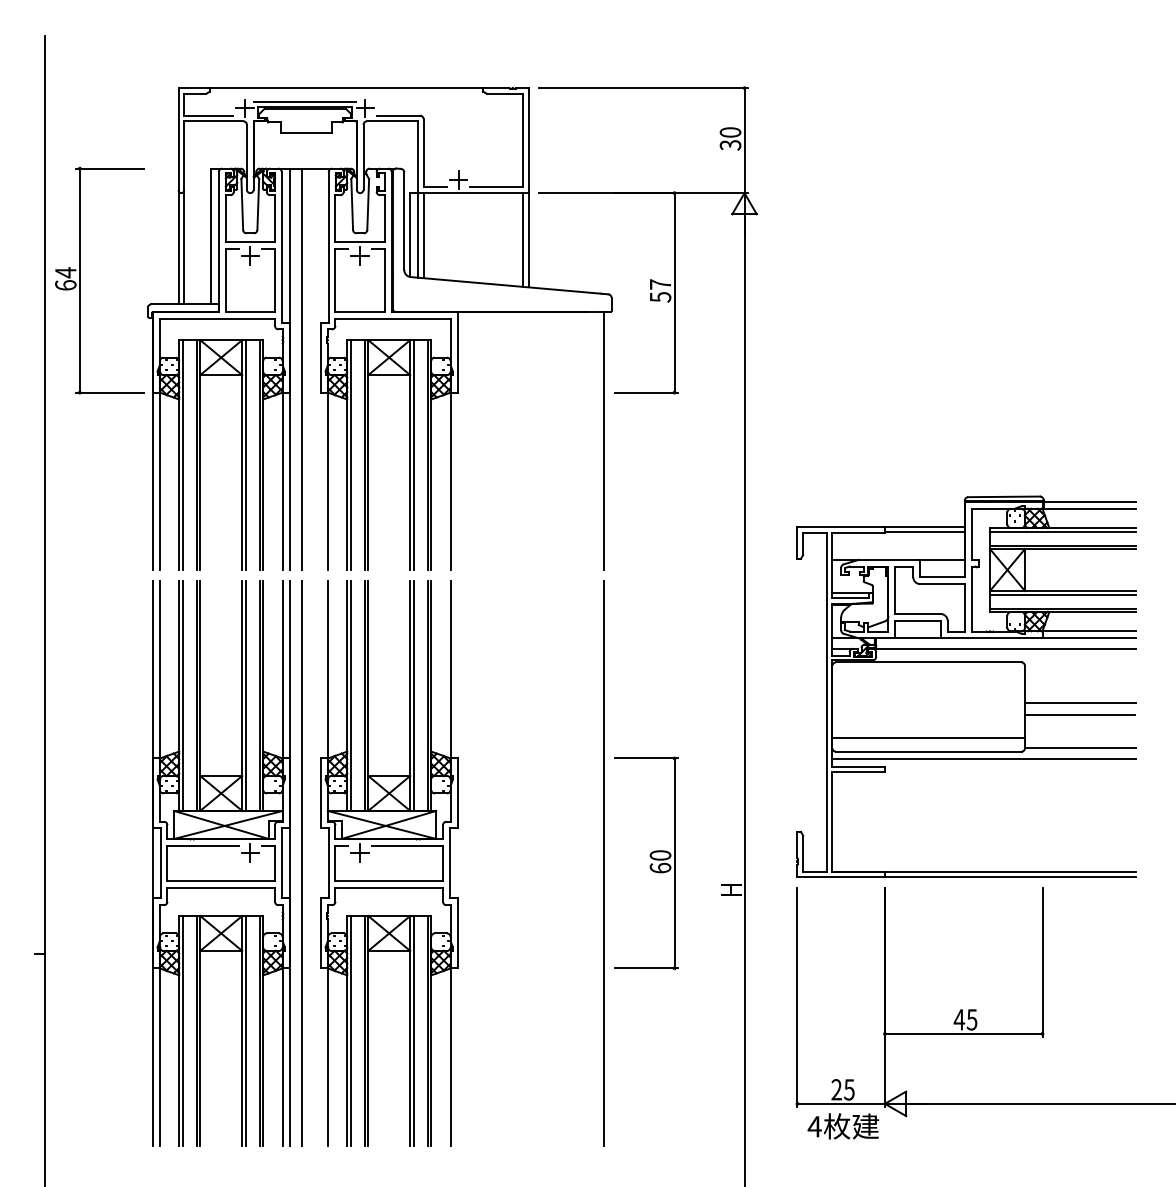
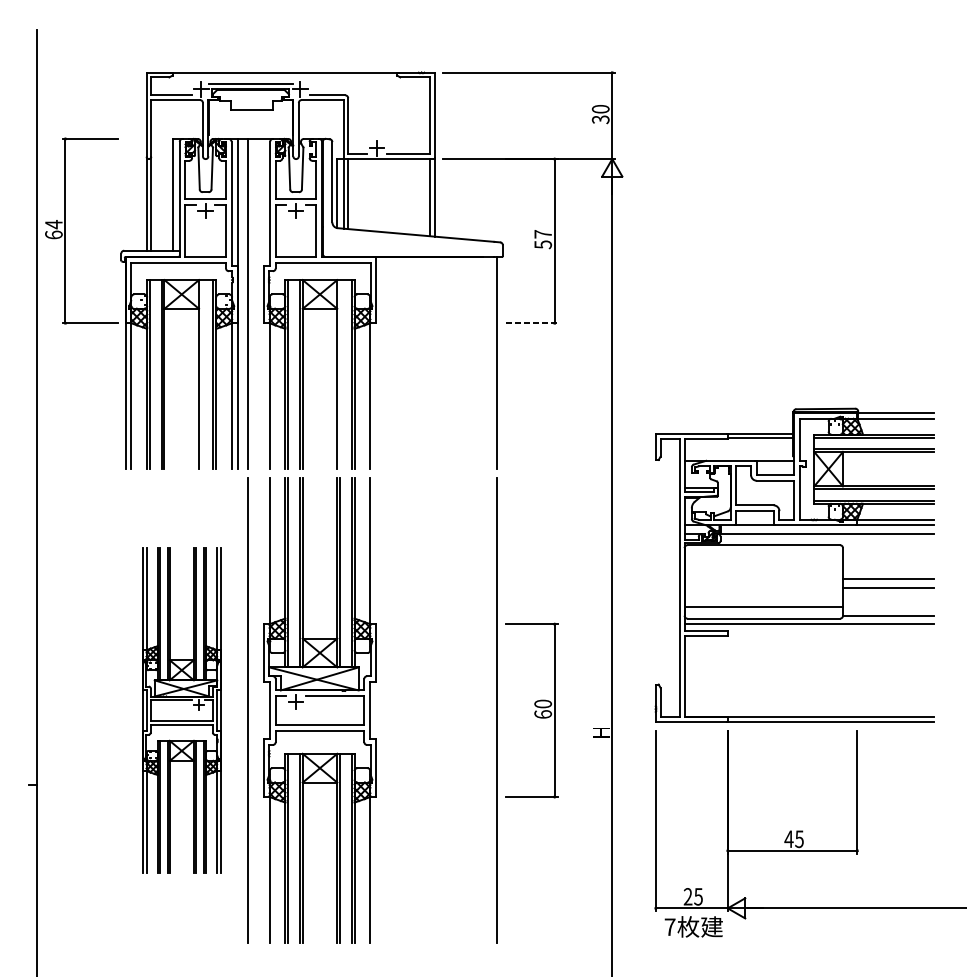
line: (646, 392) -> (531, 323), solid -> dashed
line: (245, 455) -> (201, 374), removed
line: (413, 455) -> (339, 374), removed
part: (221, 863) -> (181, 710), size x0.7
text: (814, 1126) -> (669, 926), 4 -> 7

